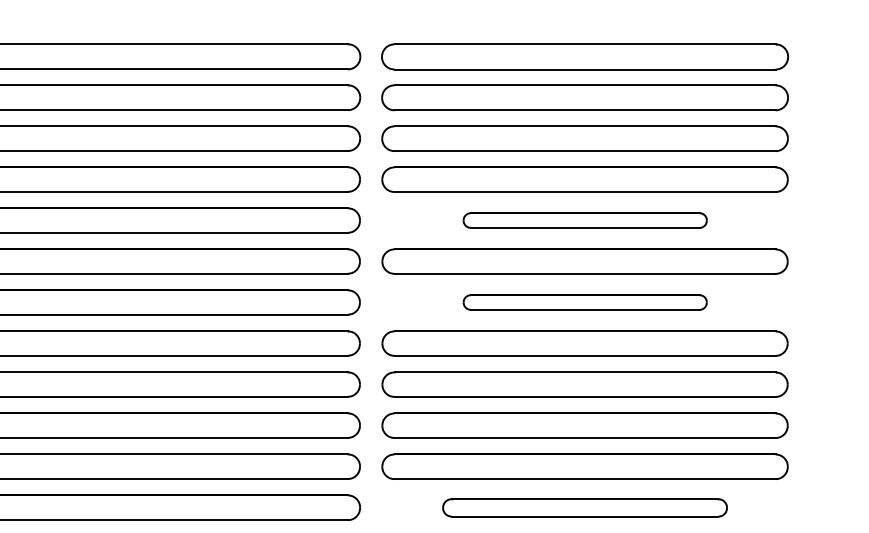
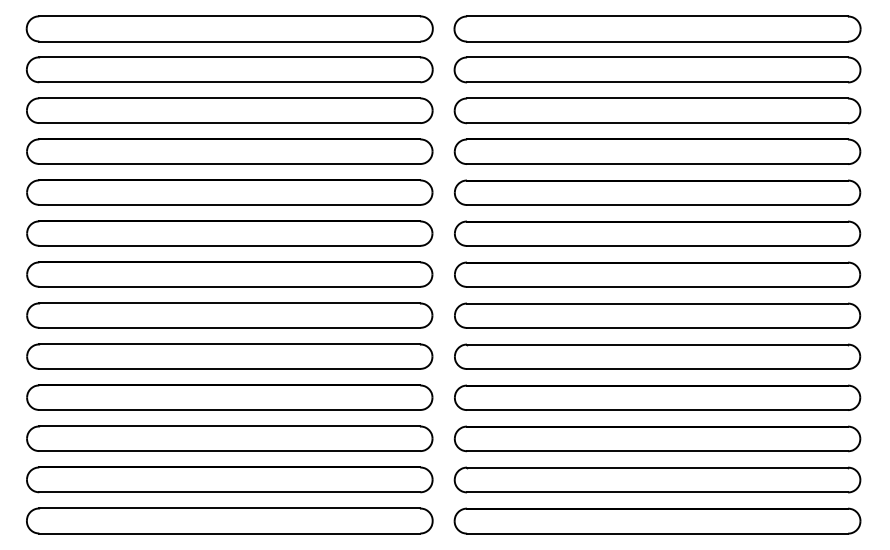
part: (585, 220) -> (657, 192), size x1.67
part: (585, 302) -> (657, 274), size x1.67
part: (585, 507) -> (657, 479), size x1.43

